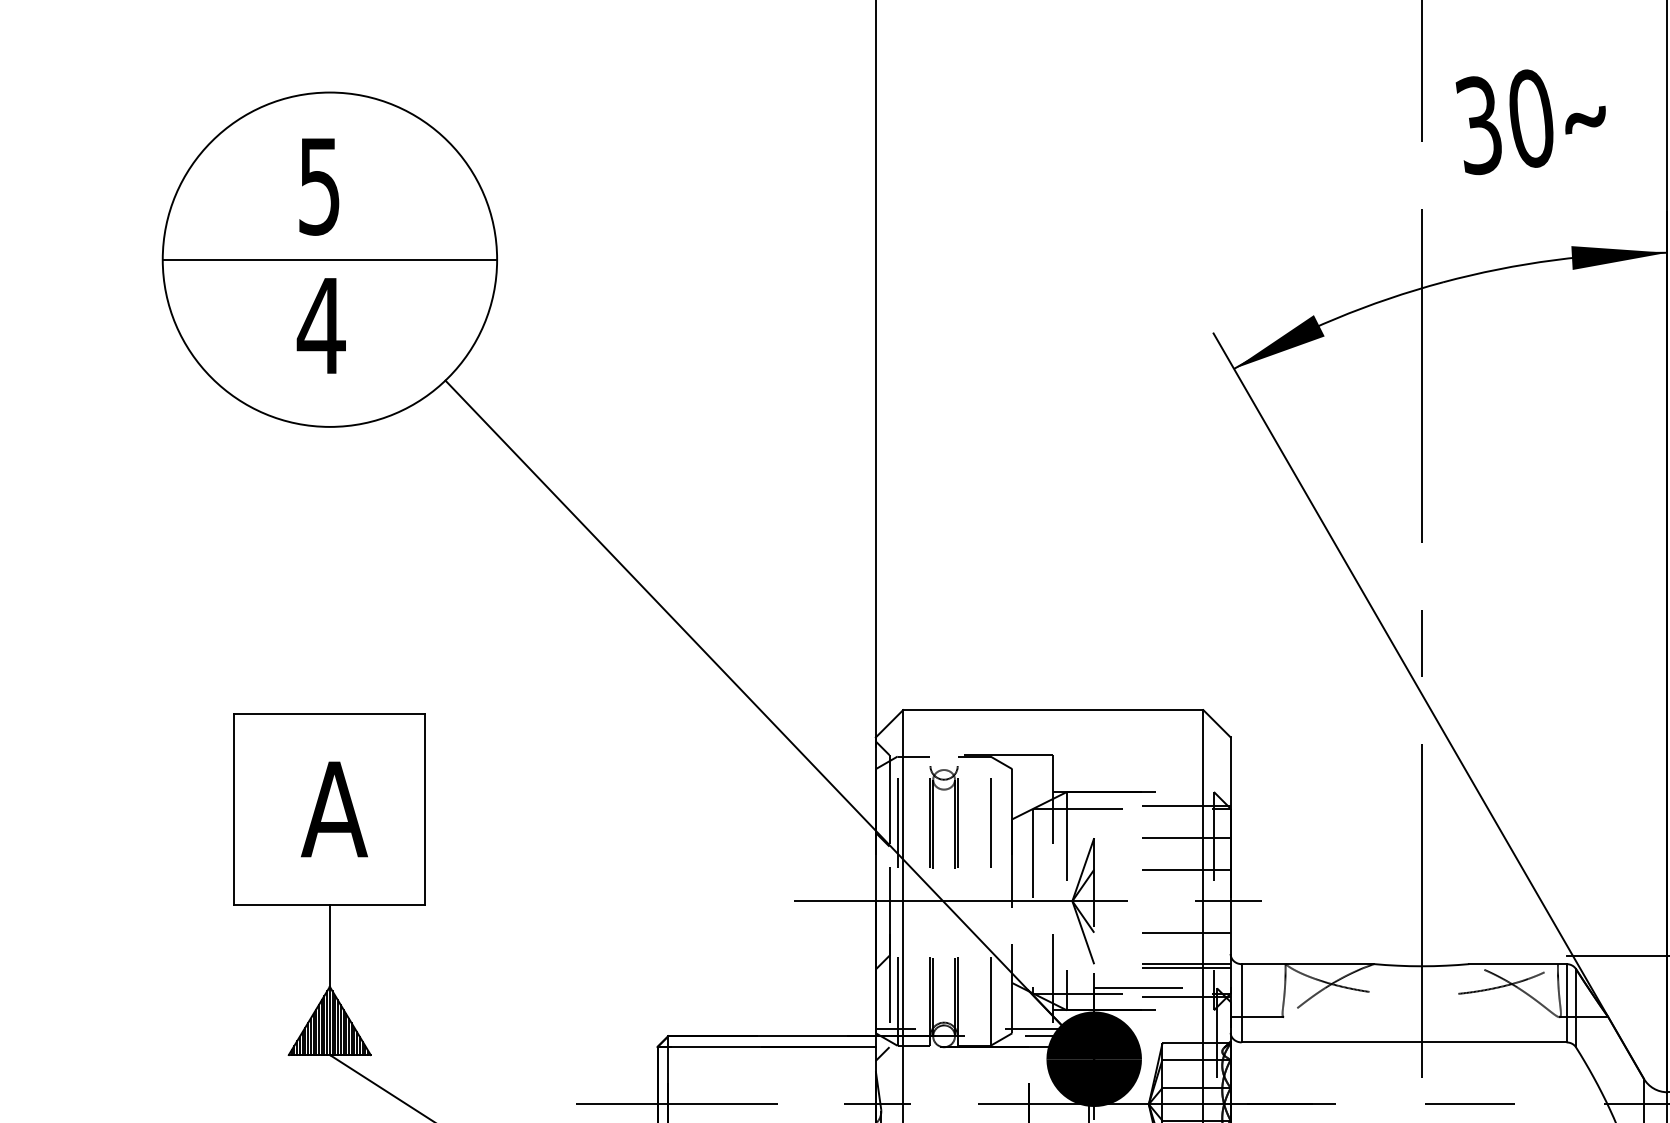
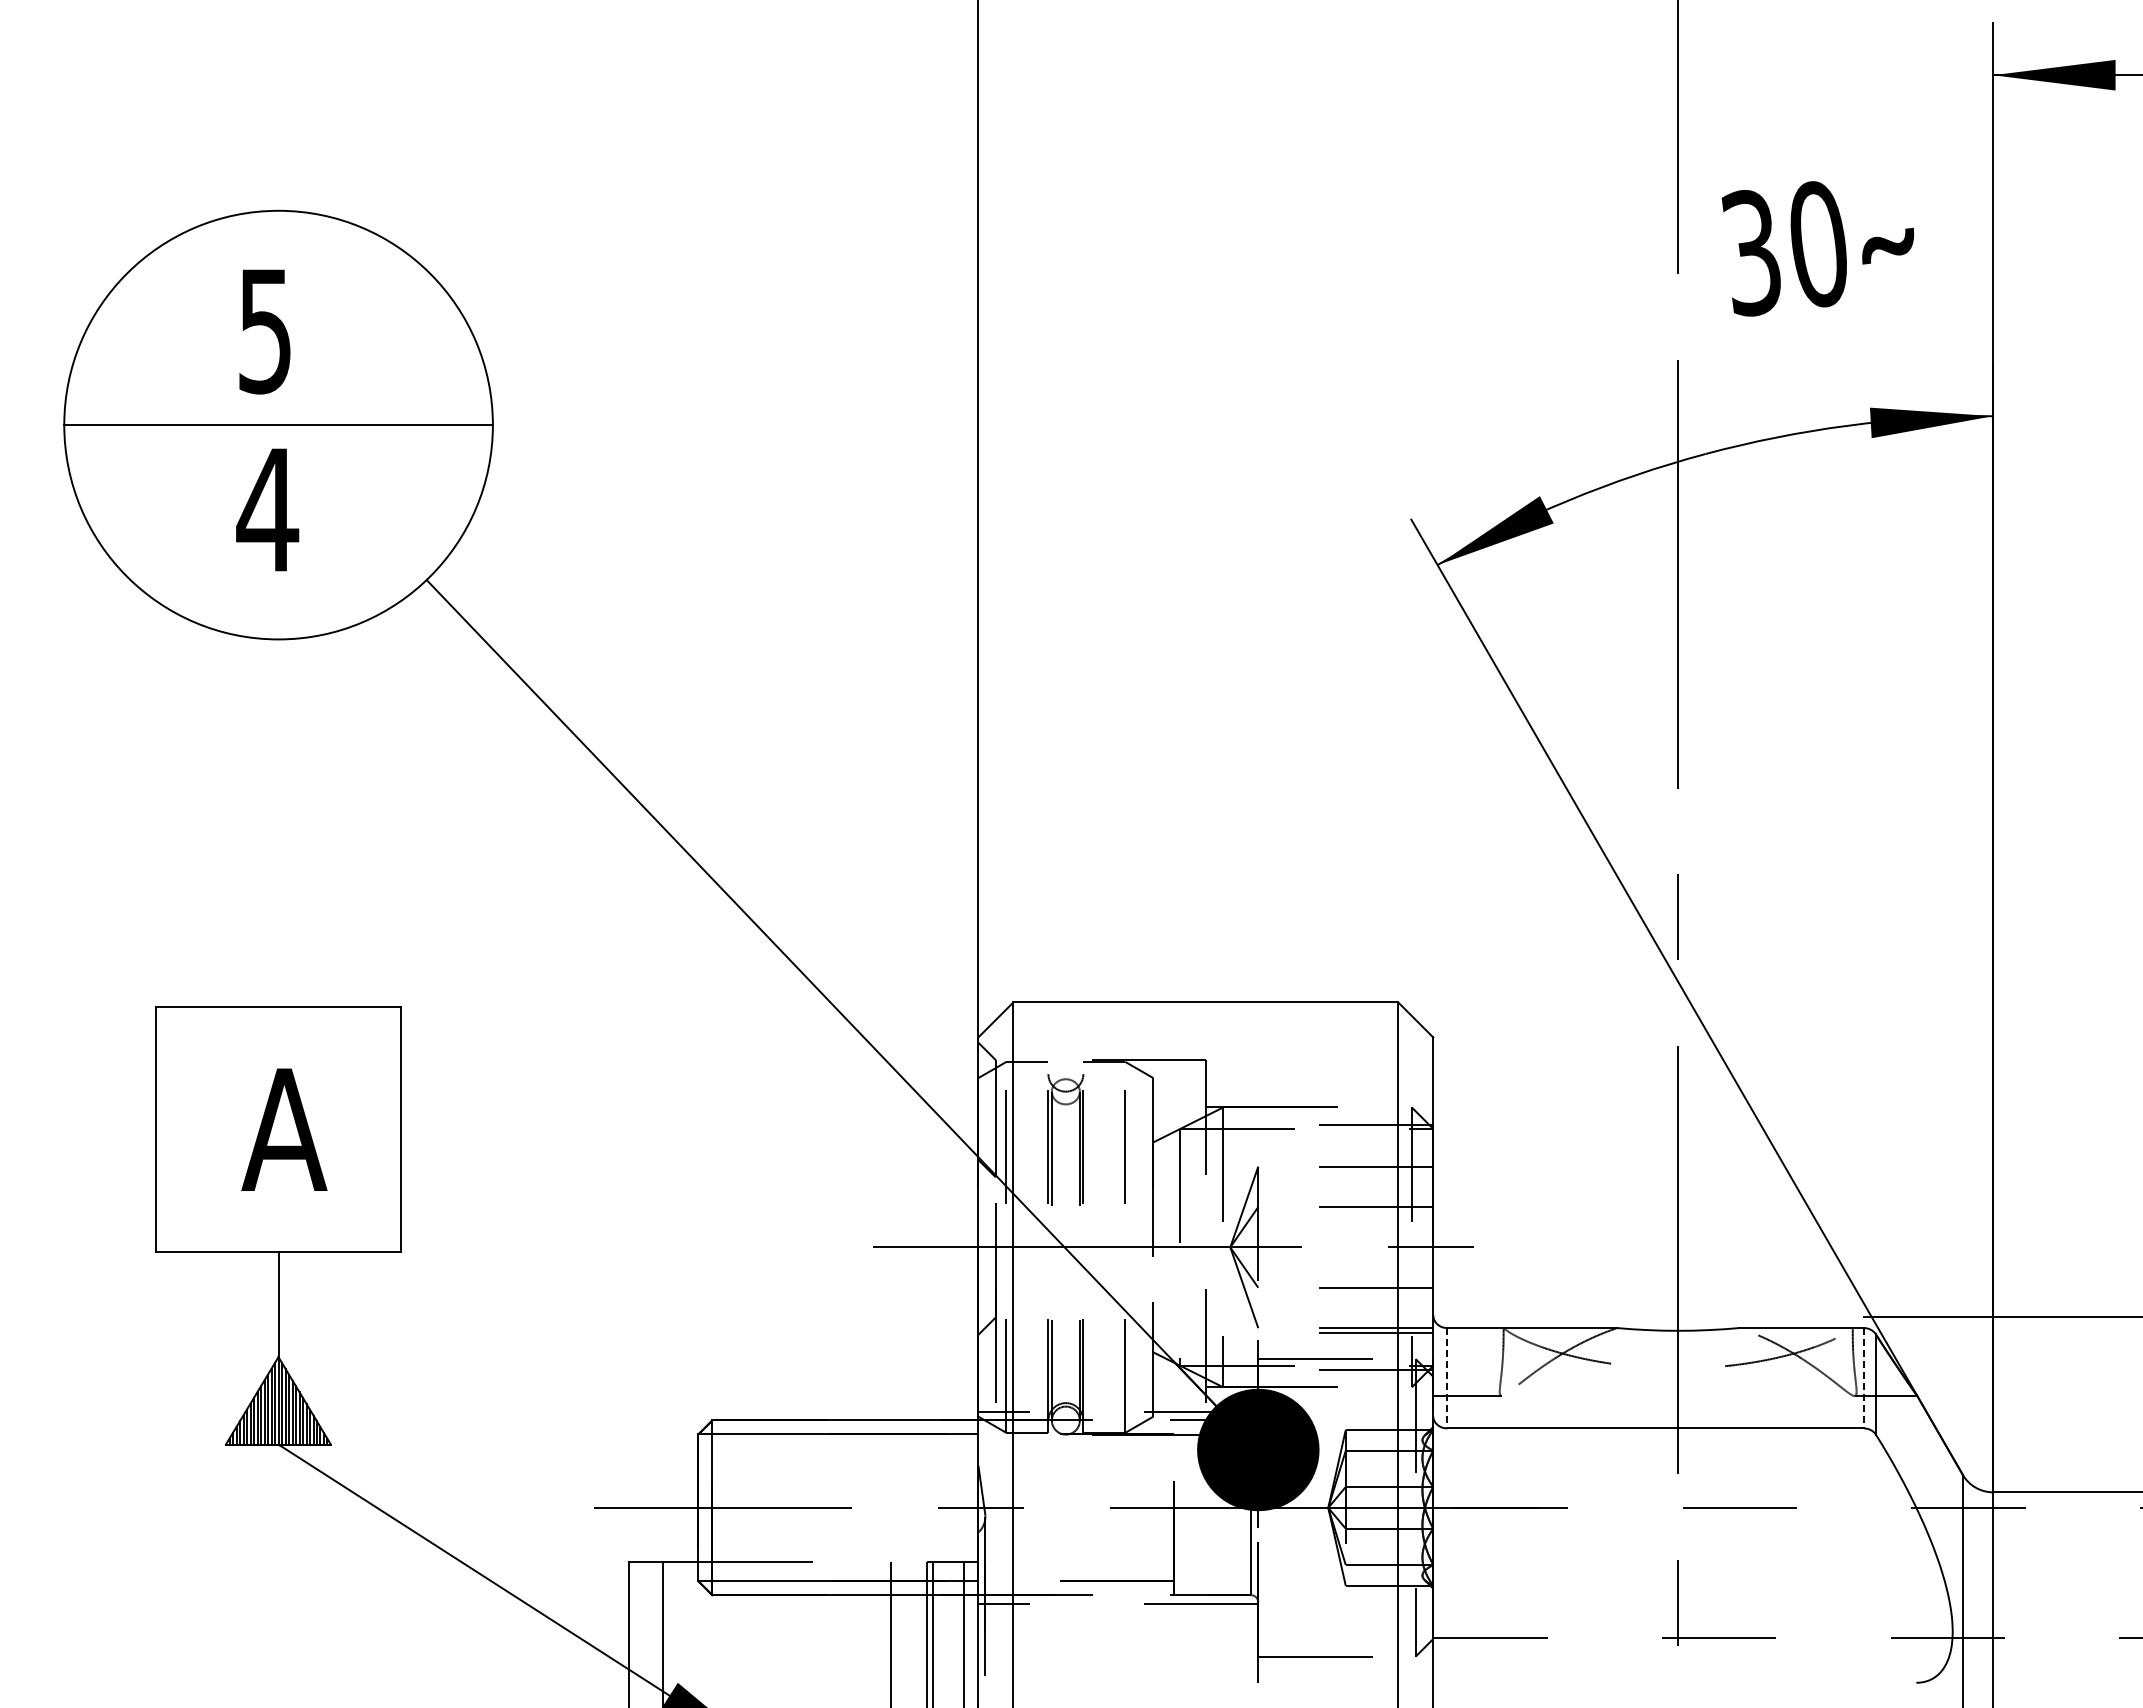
line: (1241, 1003) -> (1447, 1378), solid -> dashed
line: (1566, 1003) -> (1863, 1378), solid -> dashed
line: (882, 1054) -> (986, 1443), removed

